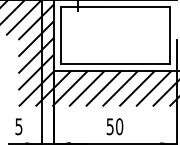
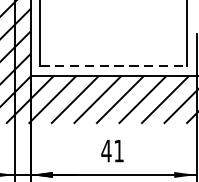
line: (116, 63) -> (114, 65), solid -> dashed
text: (114, 126) -> (112, 150), 50 -> 41

